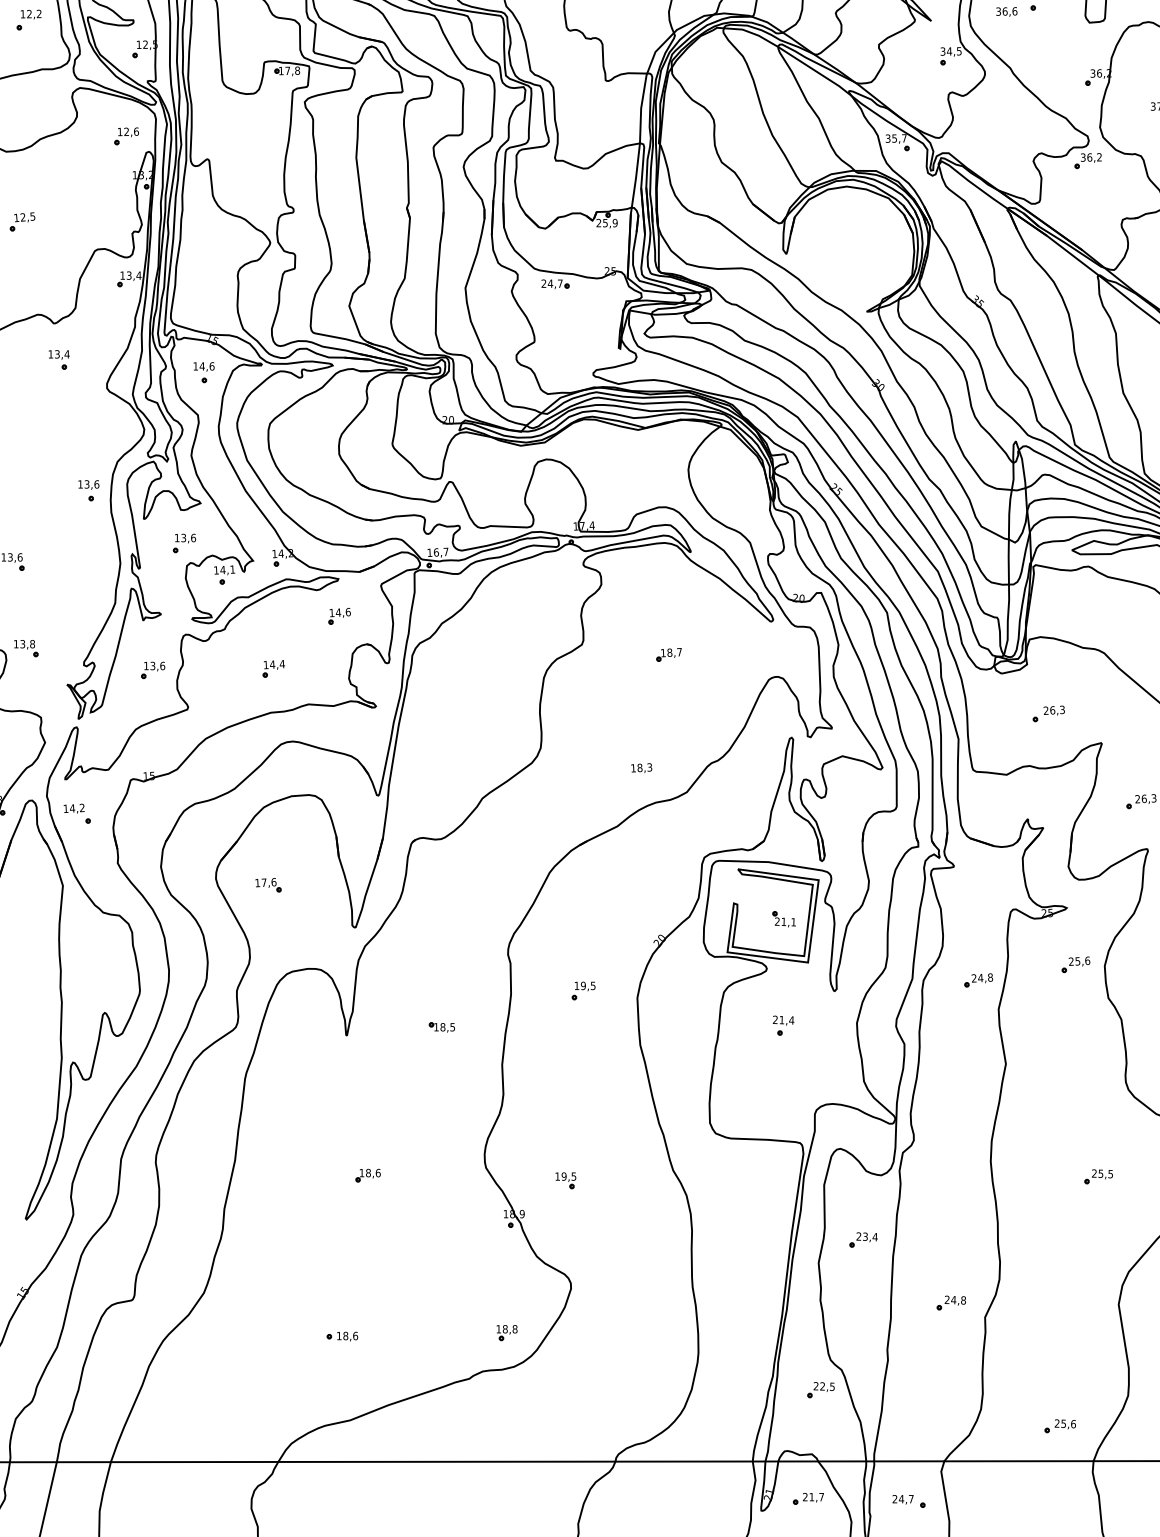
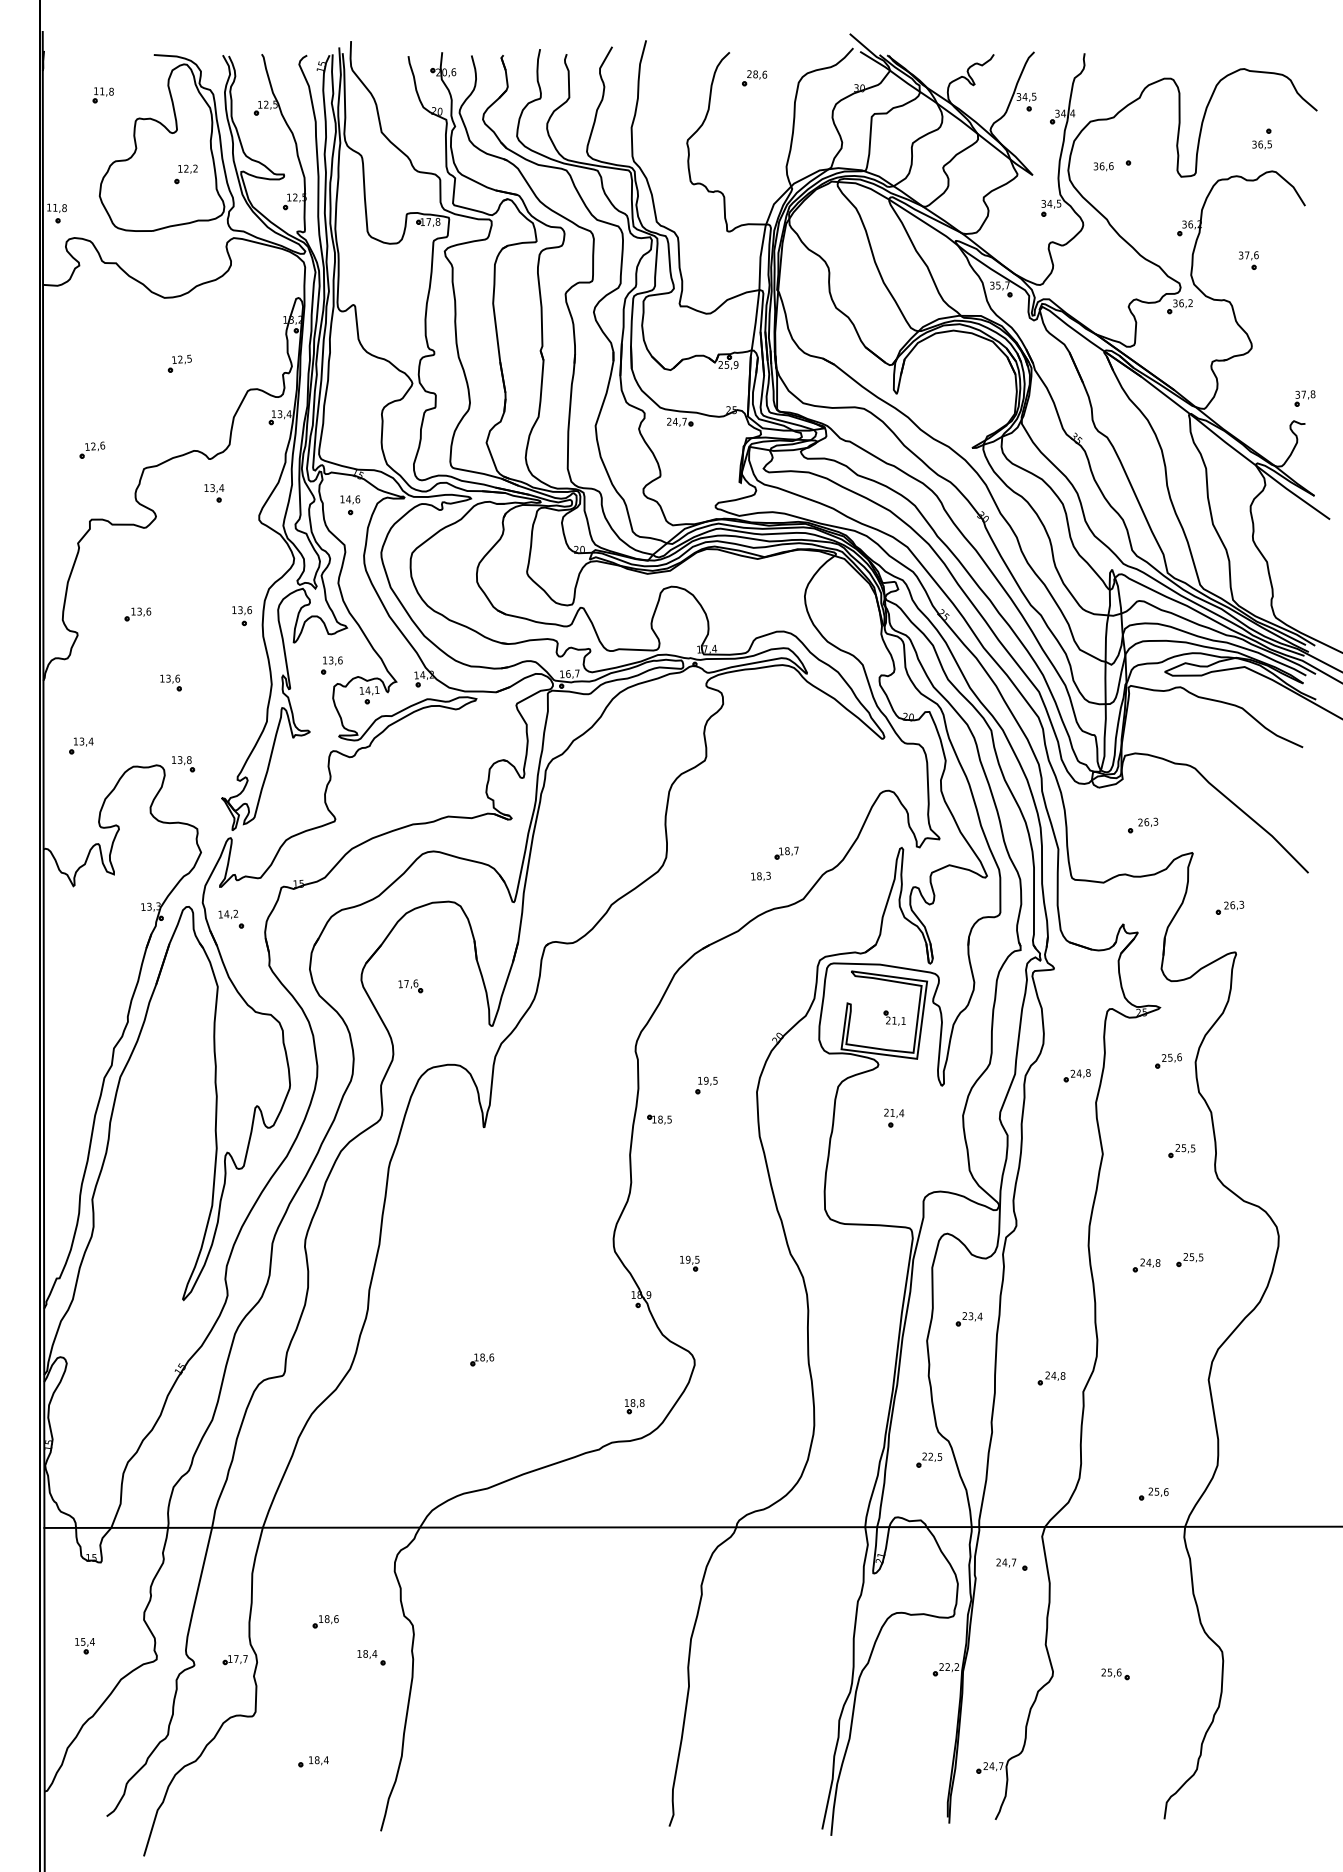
part: (126, 136) -> (277, 283), removed
part: (339, 616) -> (477, 734), removed
part: (668, 654) -> (786, 852), moved
part: (273, 669) -> (415, 783), removed
part: (153, 670) -> (302, 784), removed
part: (441, 1027) -> (659, 1119), moved
part: (1089, 1061) -> (1181, 1151), added
part: (368, 1175) -> (482, 1359), moved
part: (1052, 1182) -> (1146, 1265), added
part: (341, 1336) -> (479, 1409), removed
part: (807, 1498) -> (916, 1561), removed

